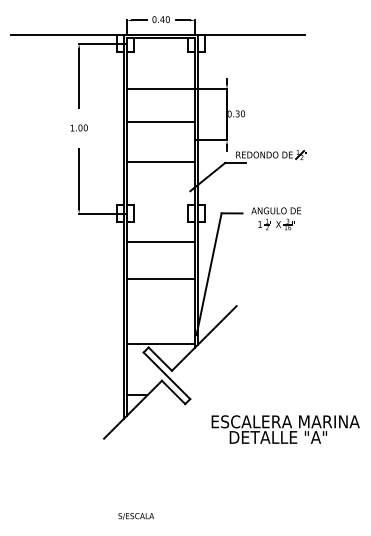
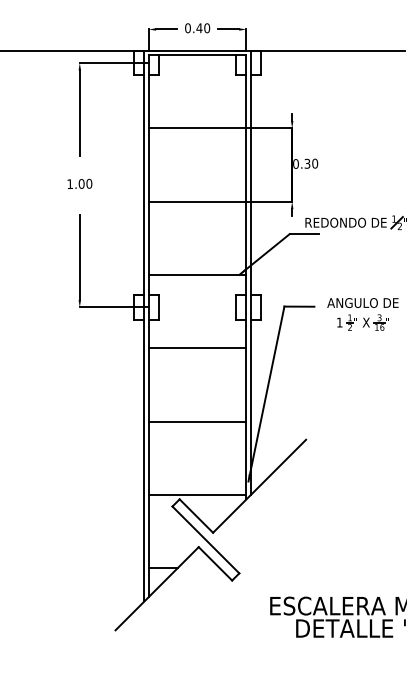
line: (161, 122) -> (198, 201), moved
line: (161, 162) -> (198, 275), moved
line: (161, 279) -> (198, 421), moved

